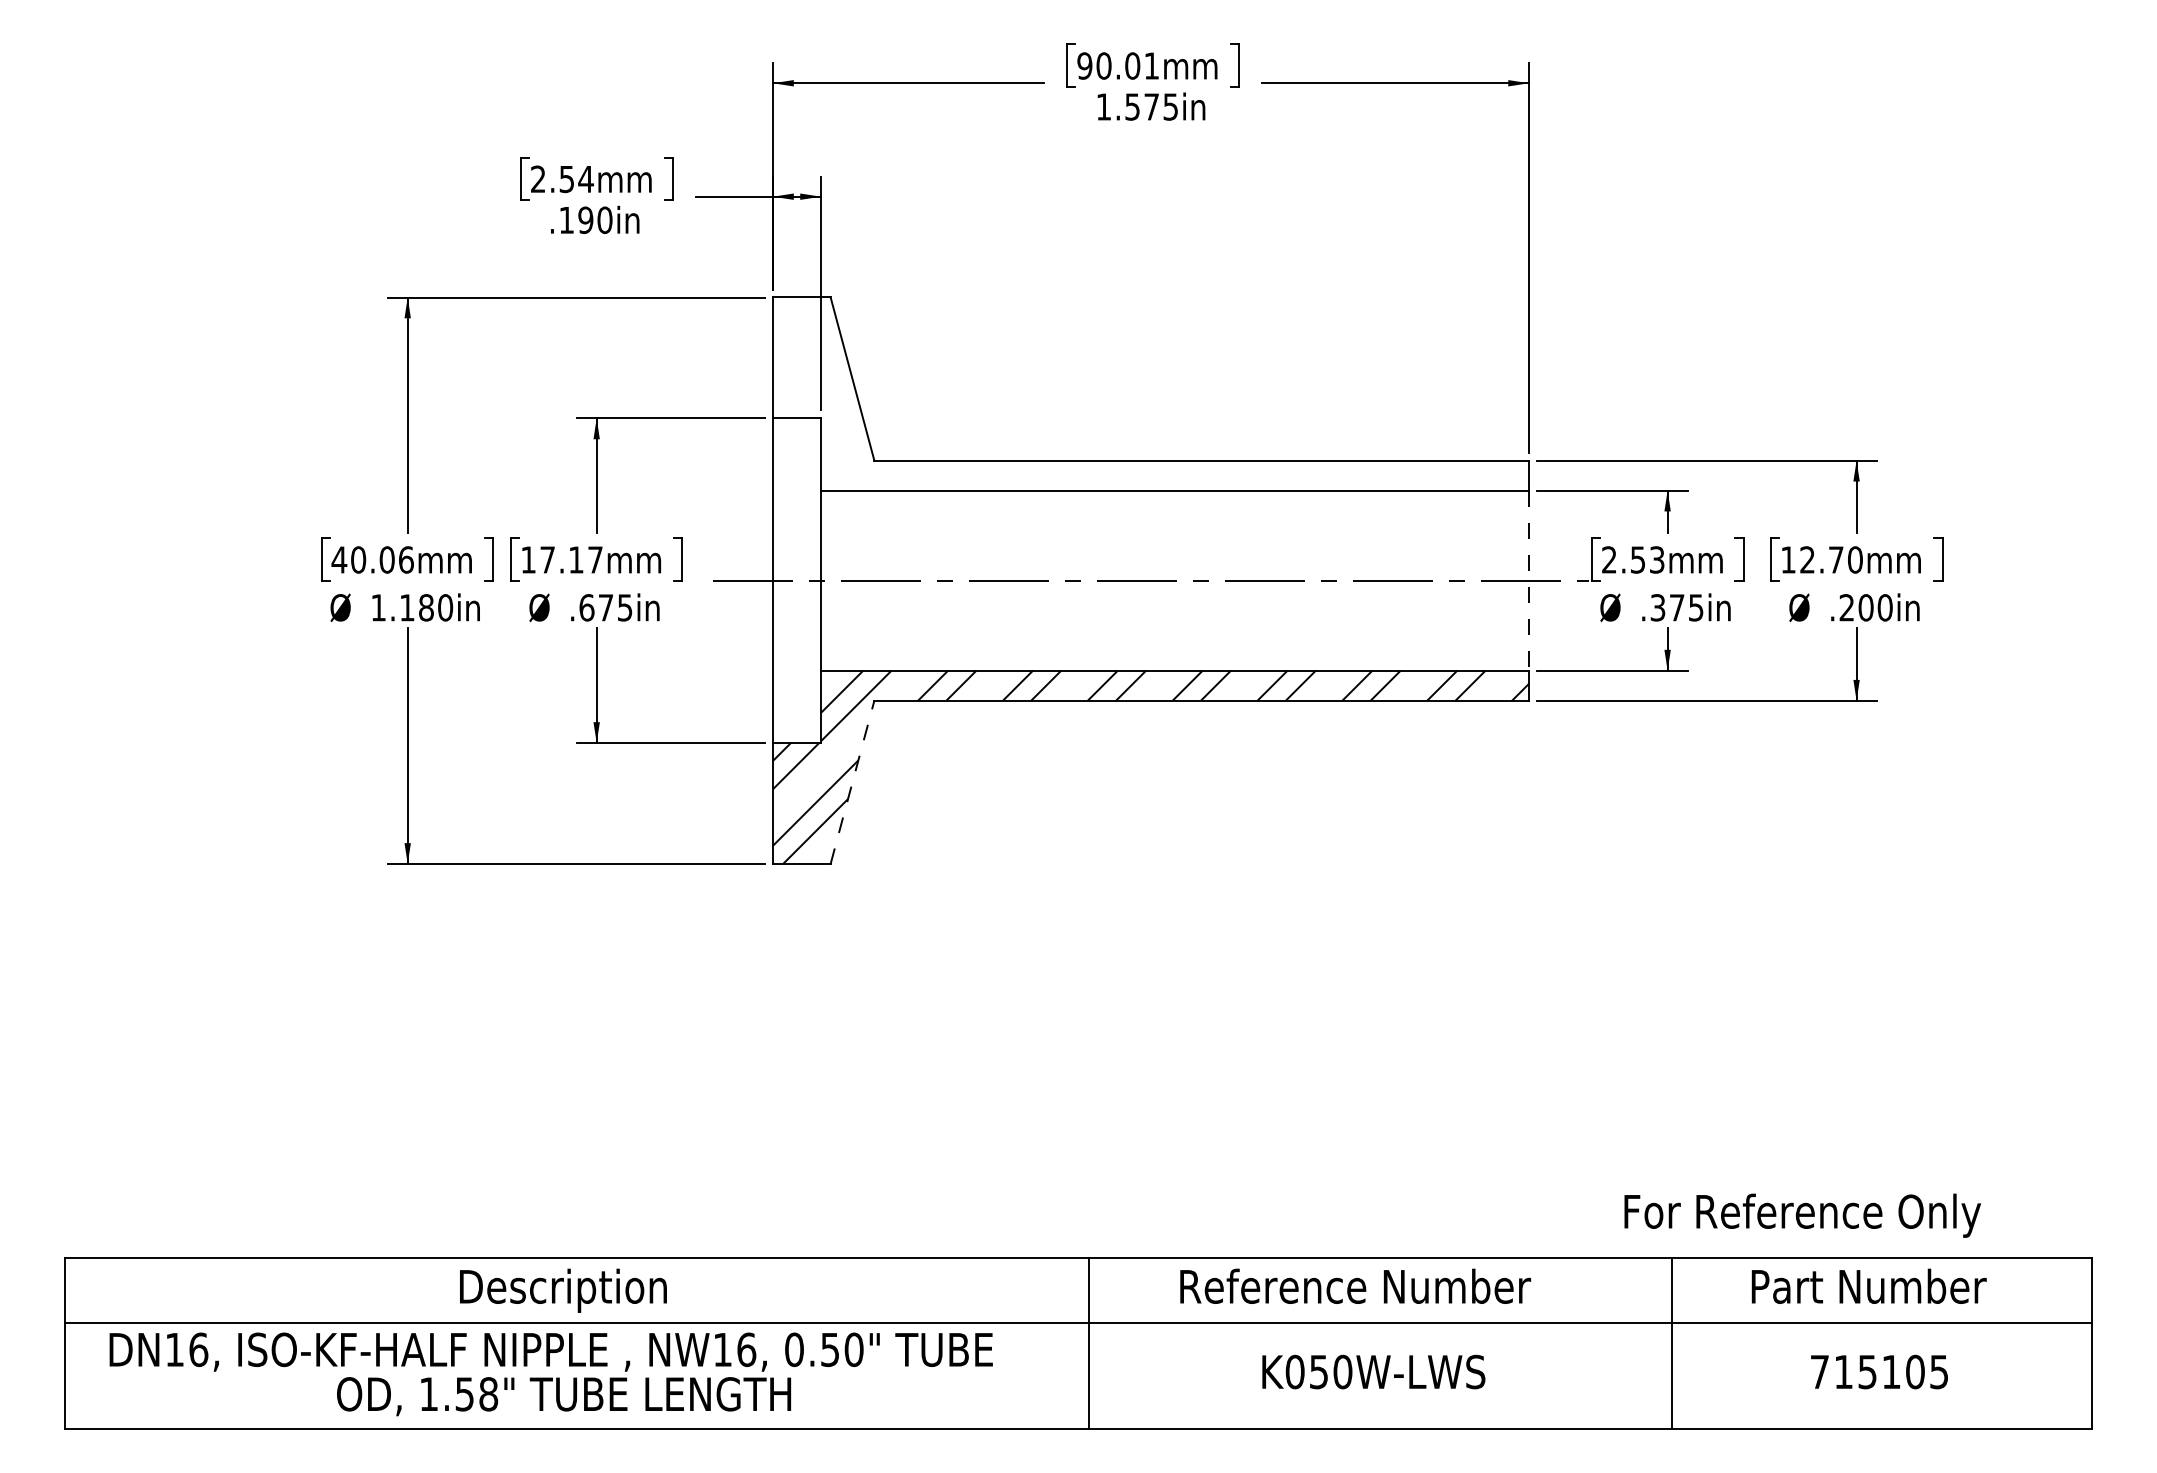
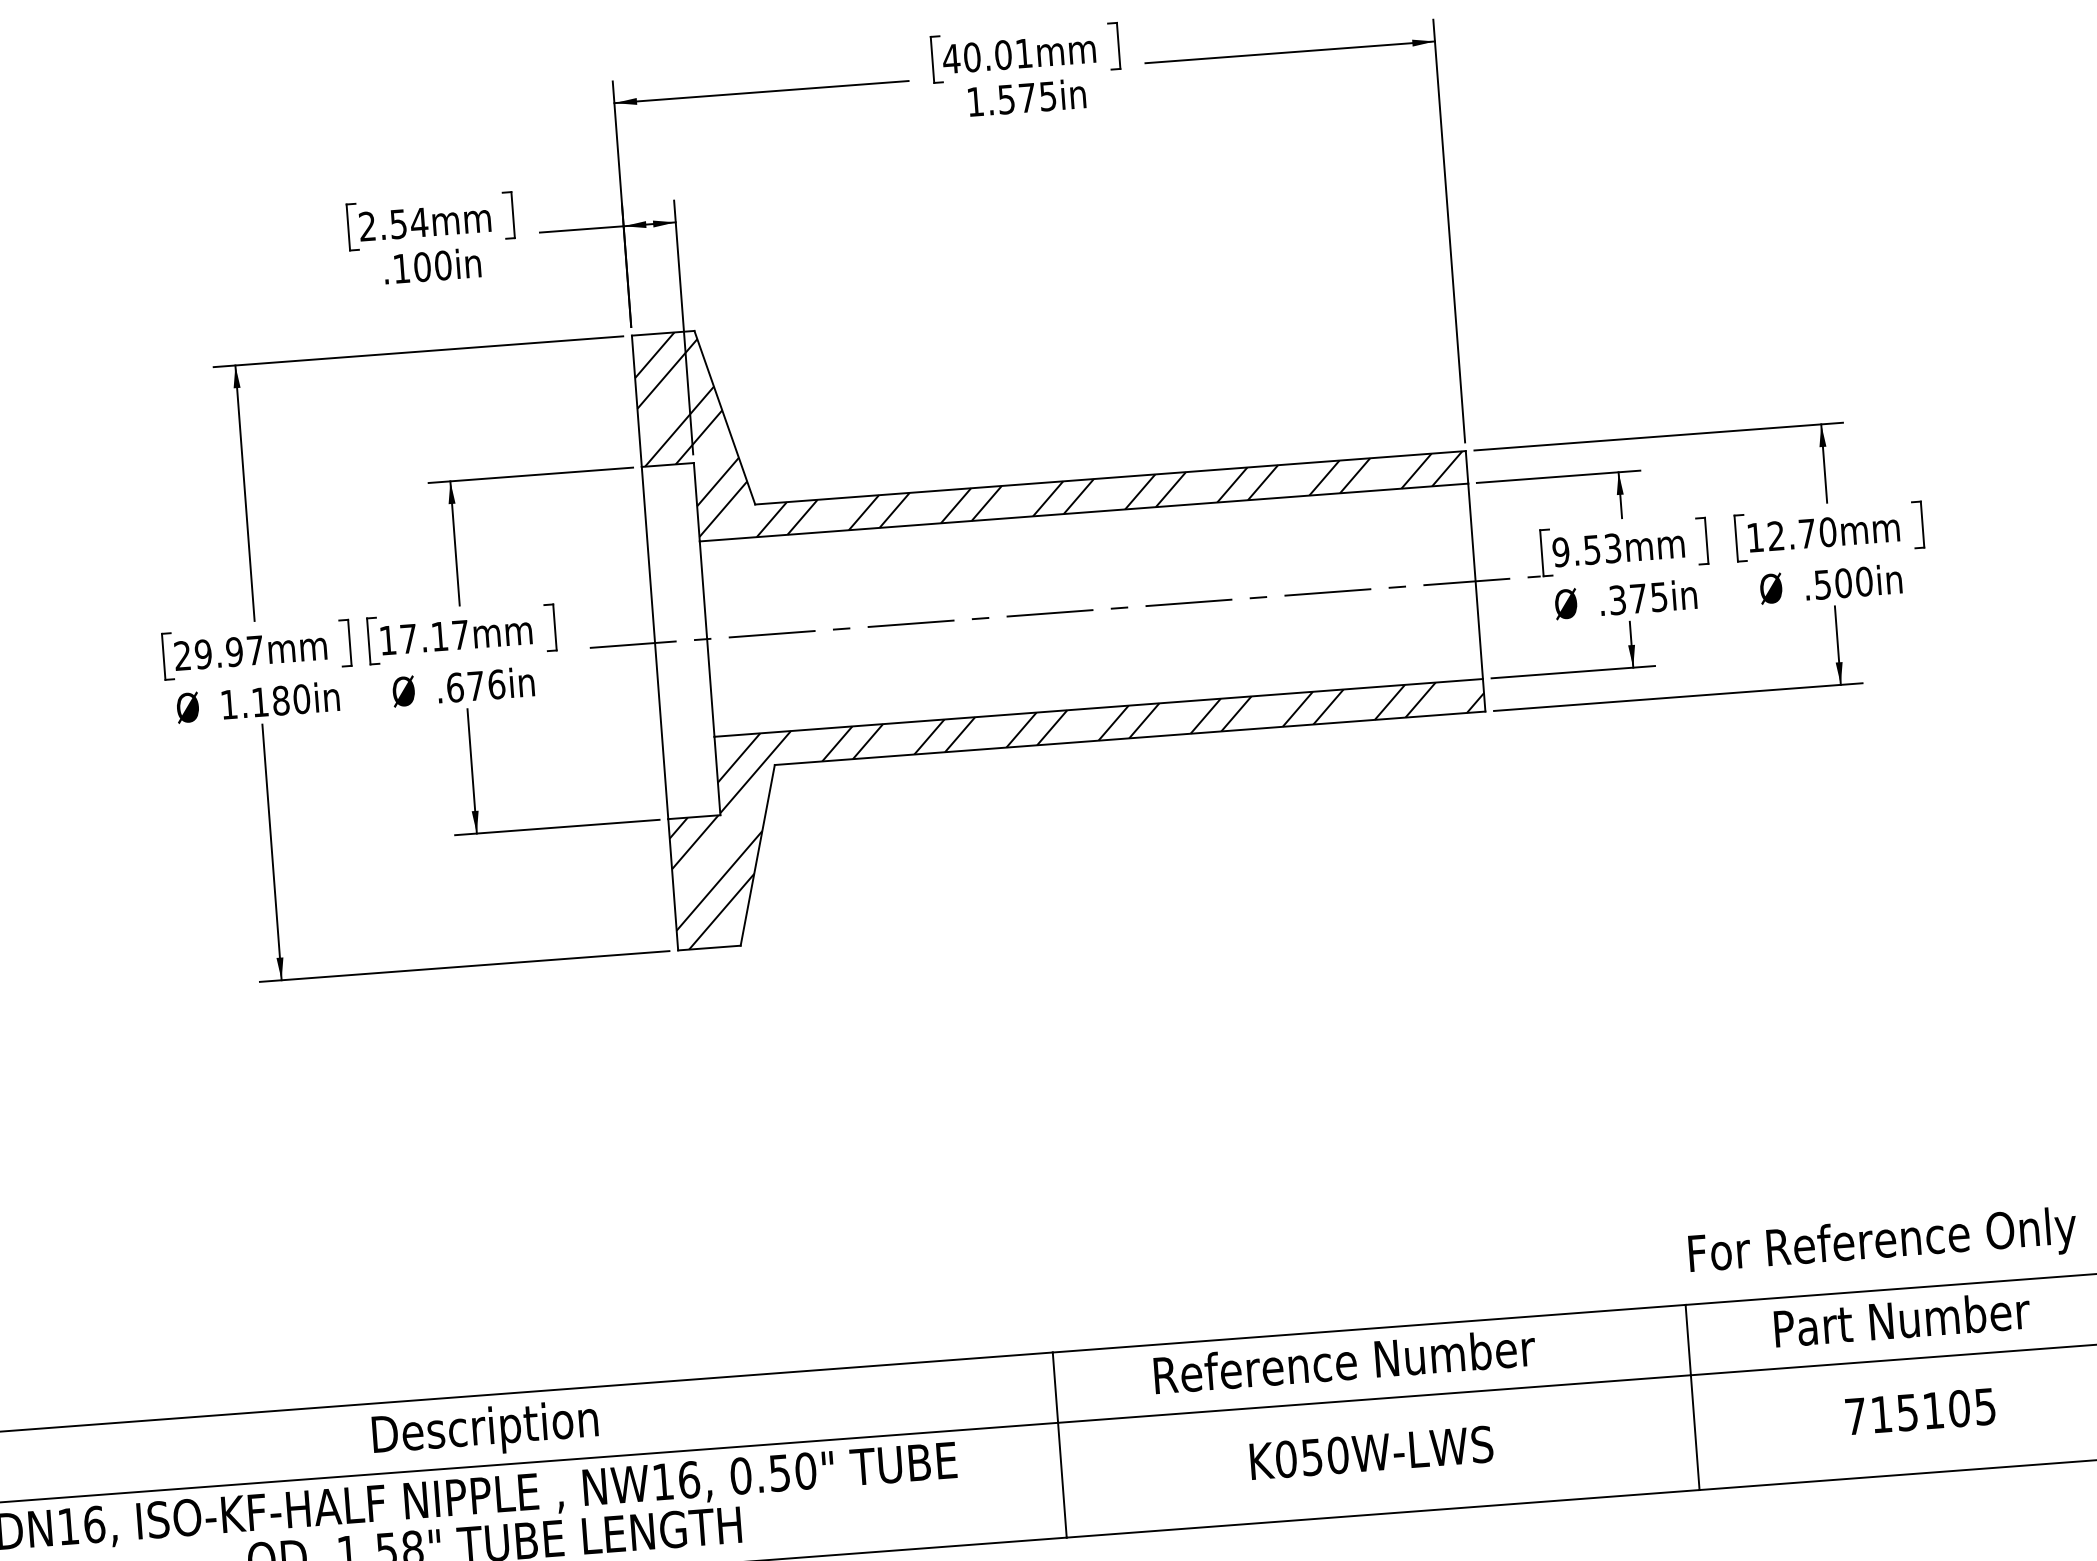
text: (1084, 65) -> (951, 58), 90.01mm -> 40.01mm
text: (585, 220) -> (422, 267), .190in -> .100in
hatch: (1149, 393) -> (1048, 409), added
text: (372, 559) -> (218, 652), 40.06mm -> 29.97mm
text: (1608, 559) -> (1560, 551), 2.53mm -> 9.53mm
line: (1529, 581) -> (1476, 582), dashed -> solid
text: (624, 607) -> (495, 684), .675in -> .676in
text: (1846, 607) -> (1822, 584), .200in -> .500in
line: (852, 781) -> (757, 854), dashed -> solid
text: (1802, 1215) -> (1882, 1243), moved

